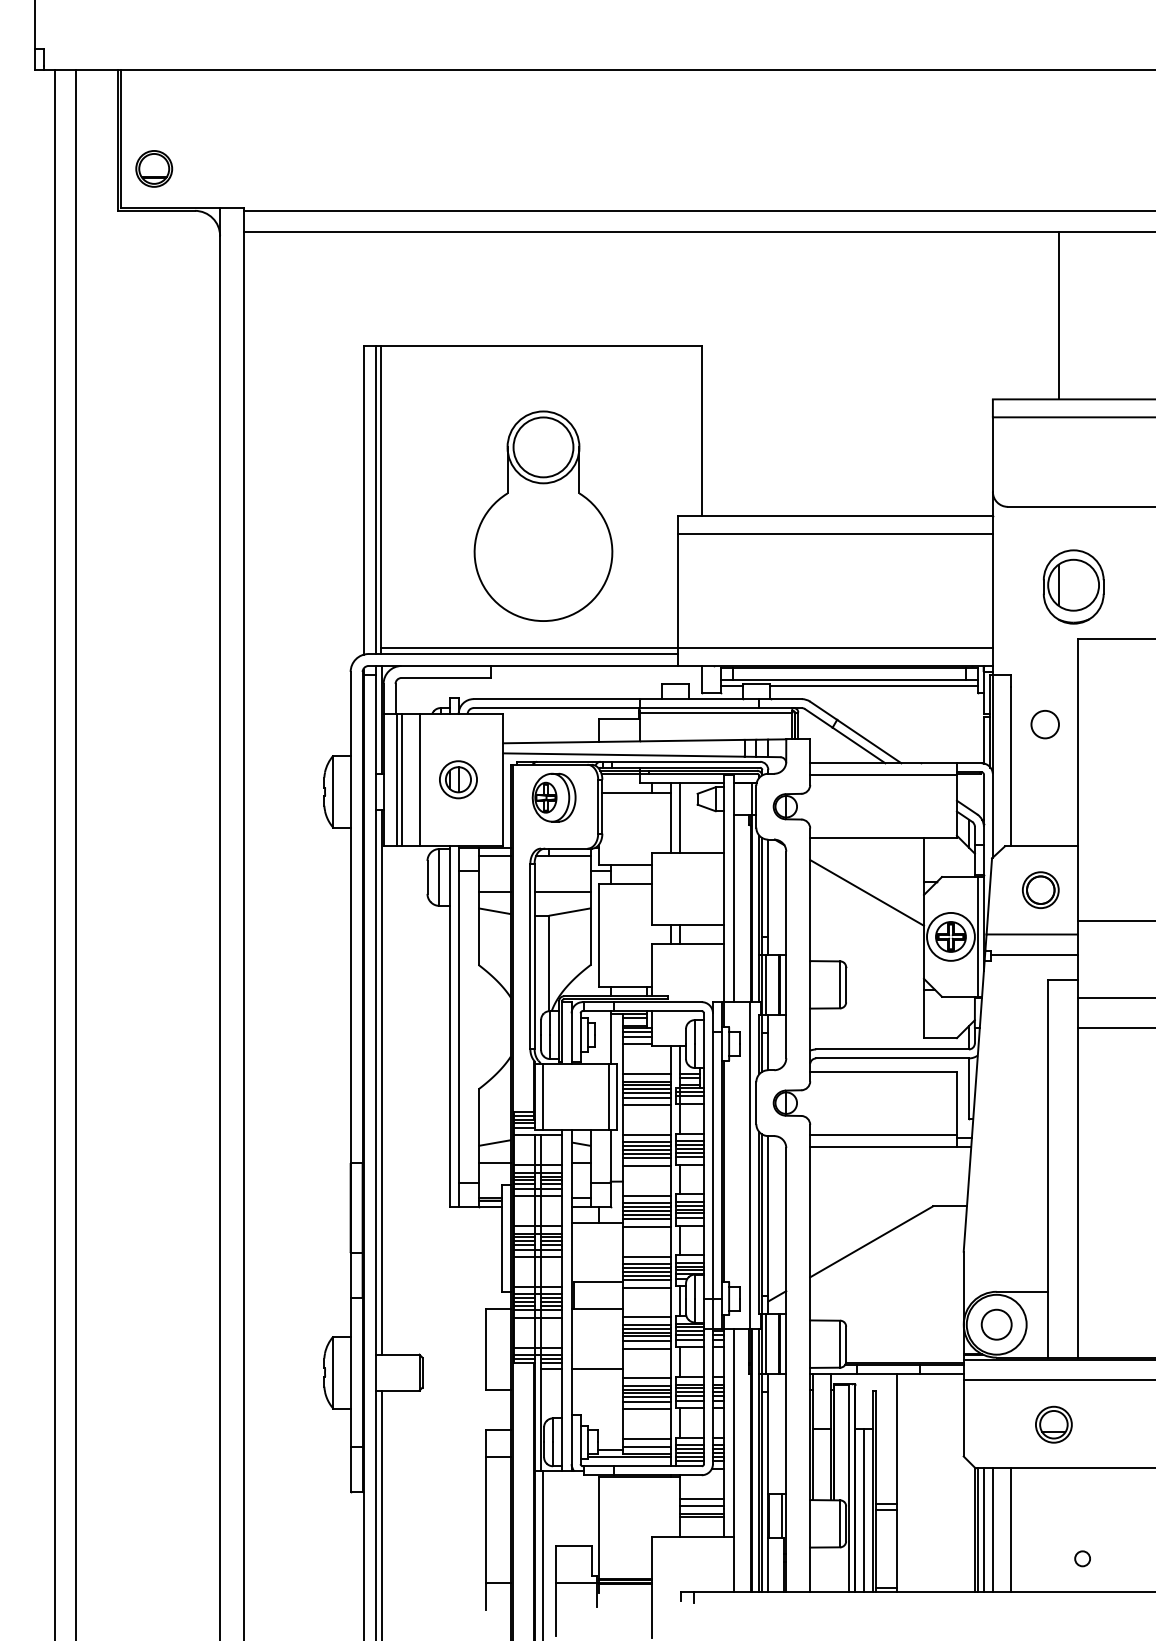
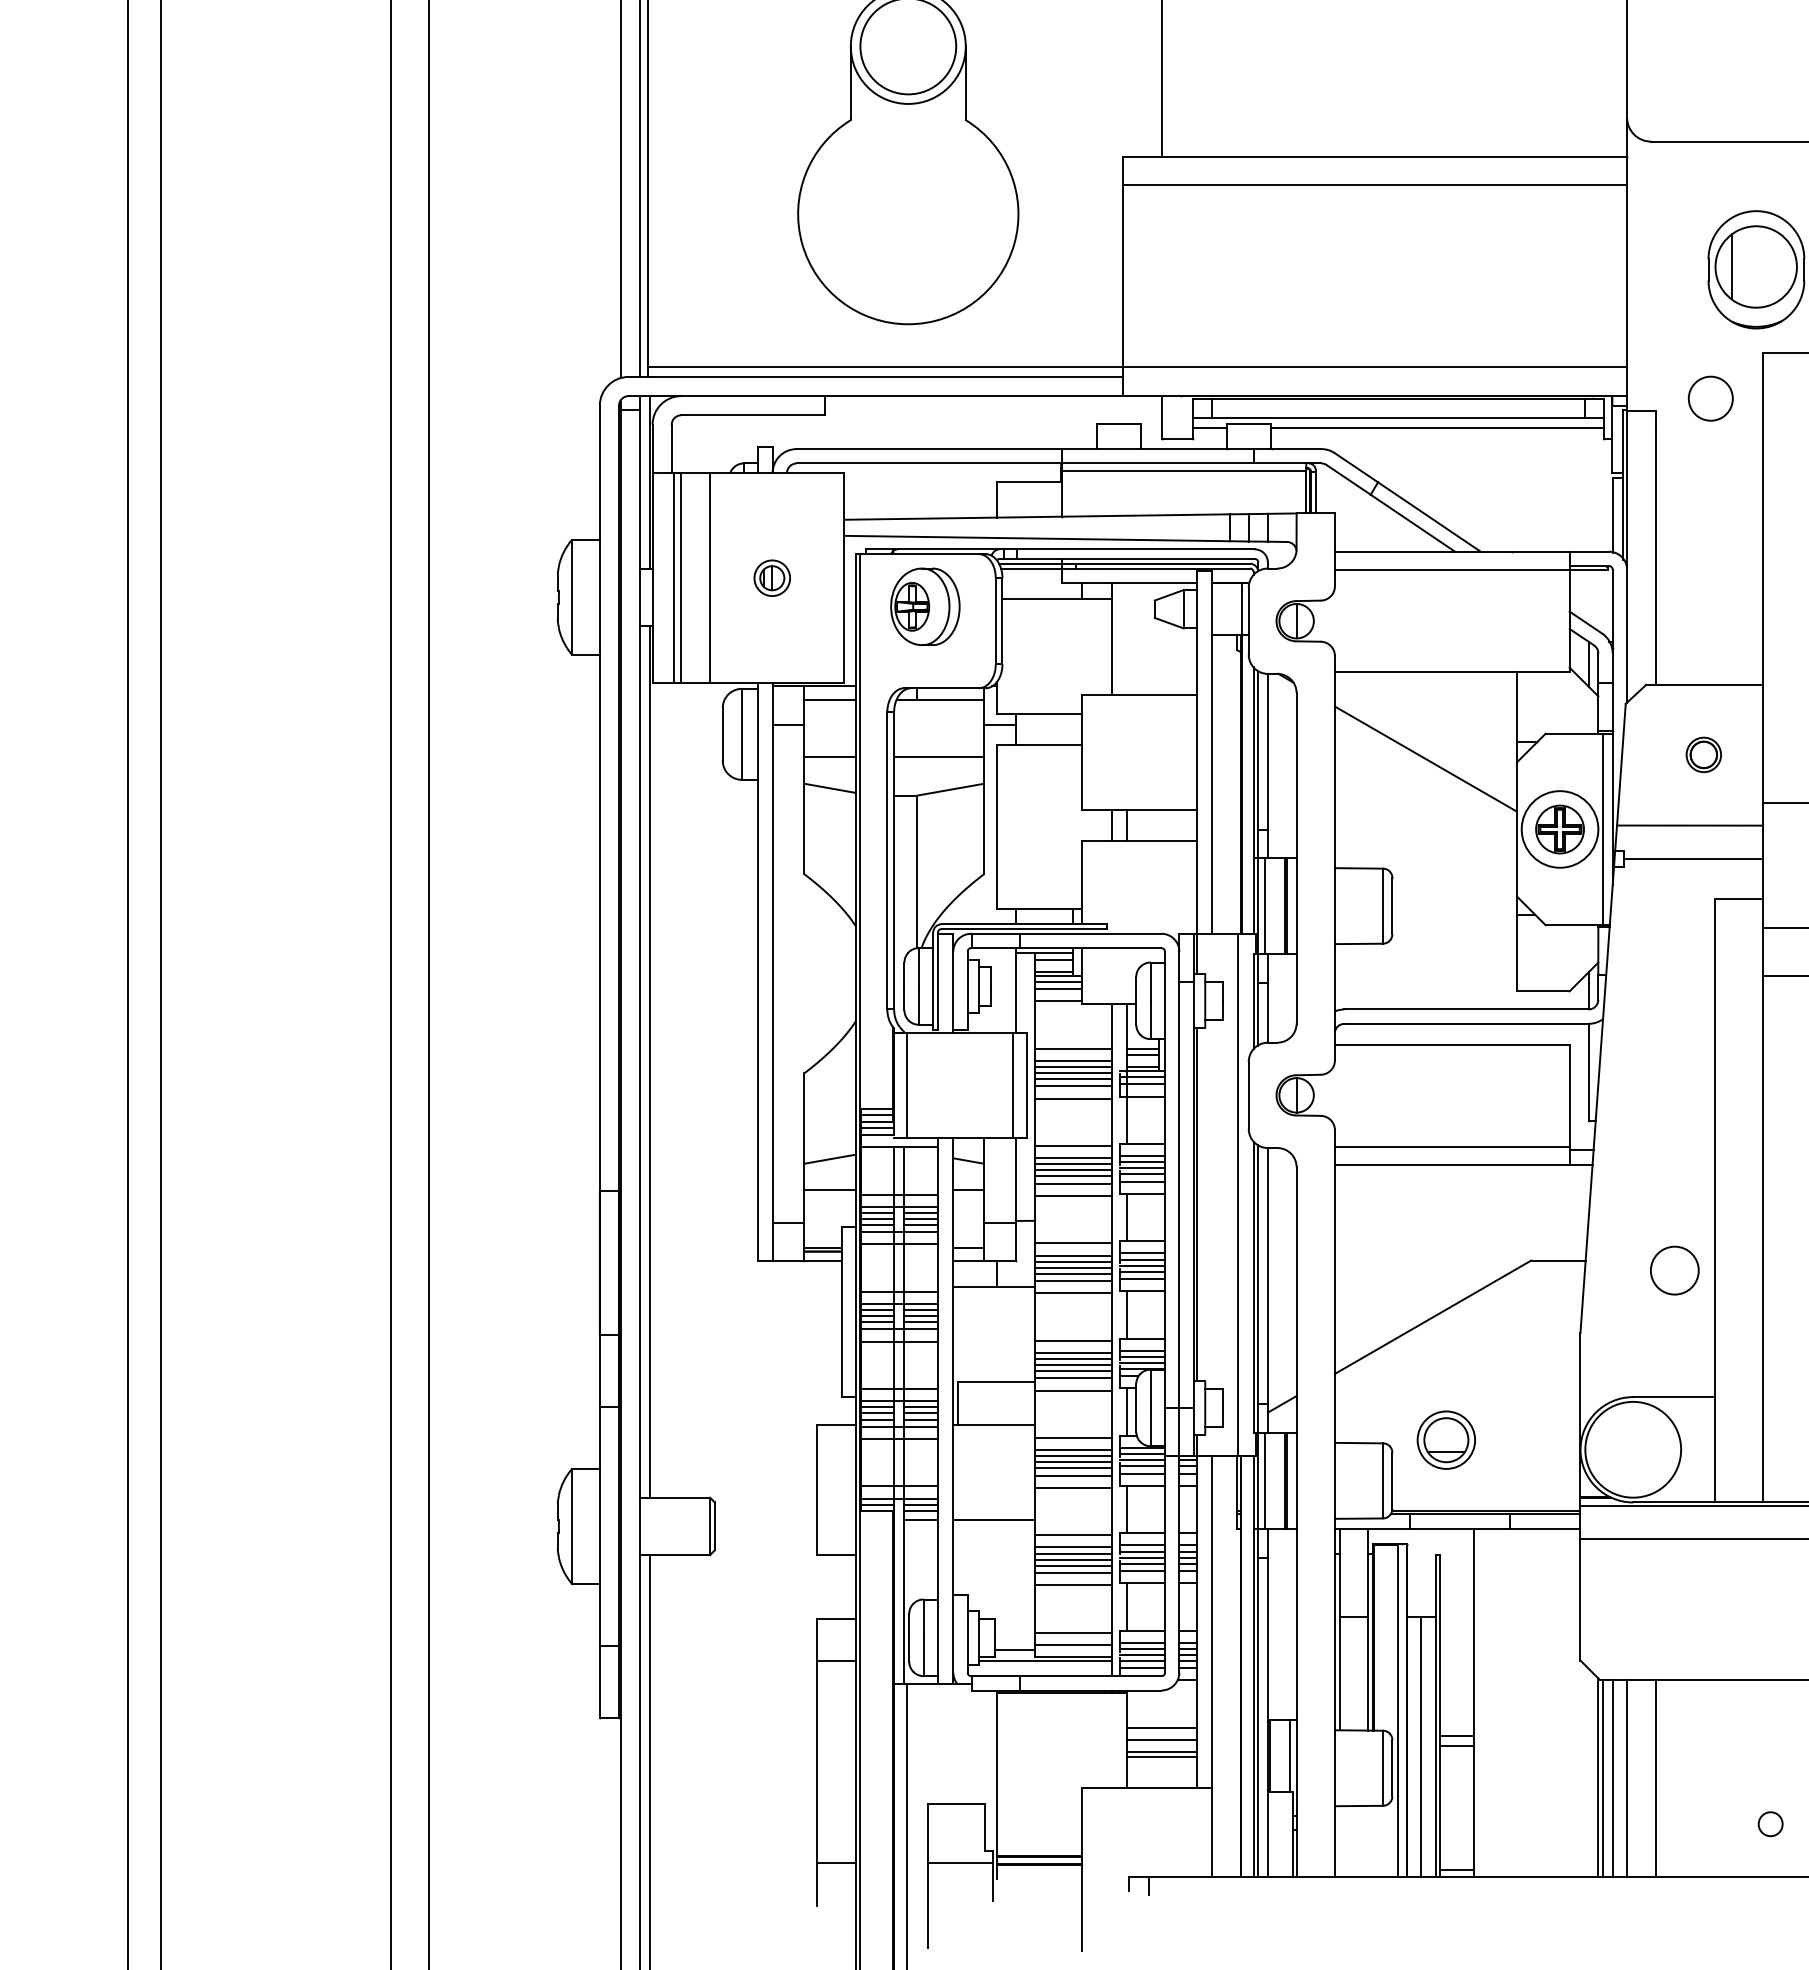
circle: (1044, 724) -> (1709, 398), moved
part: (458, 779) -> (772, 577), size x0.6
line: (680, 817) -> (1127, 638), removed
part: (1040, 890) -> (1703, 755), size x0.6
circle: (996, 1324) -> (1674, 1270), moved
part: (1053, 1424) -> (1445, 1439), moved

